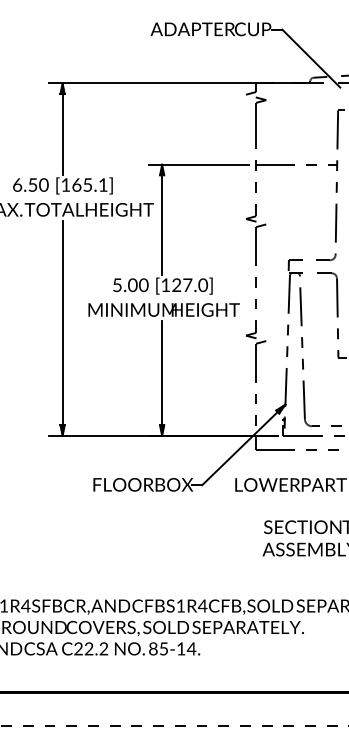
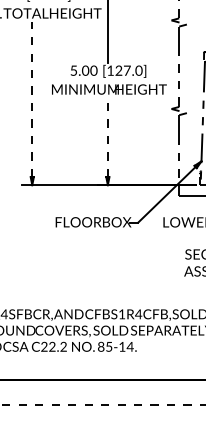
line: (62, 322) -> (32, 99), solid -> dashed
line: (162, 372) -> (108, 136), solid -> dashed

